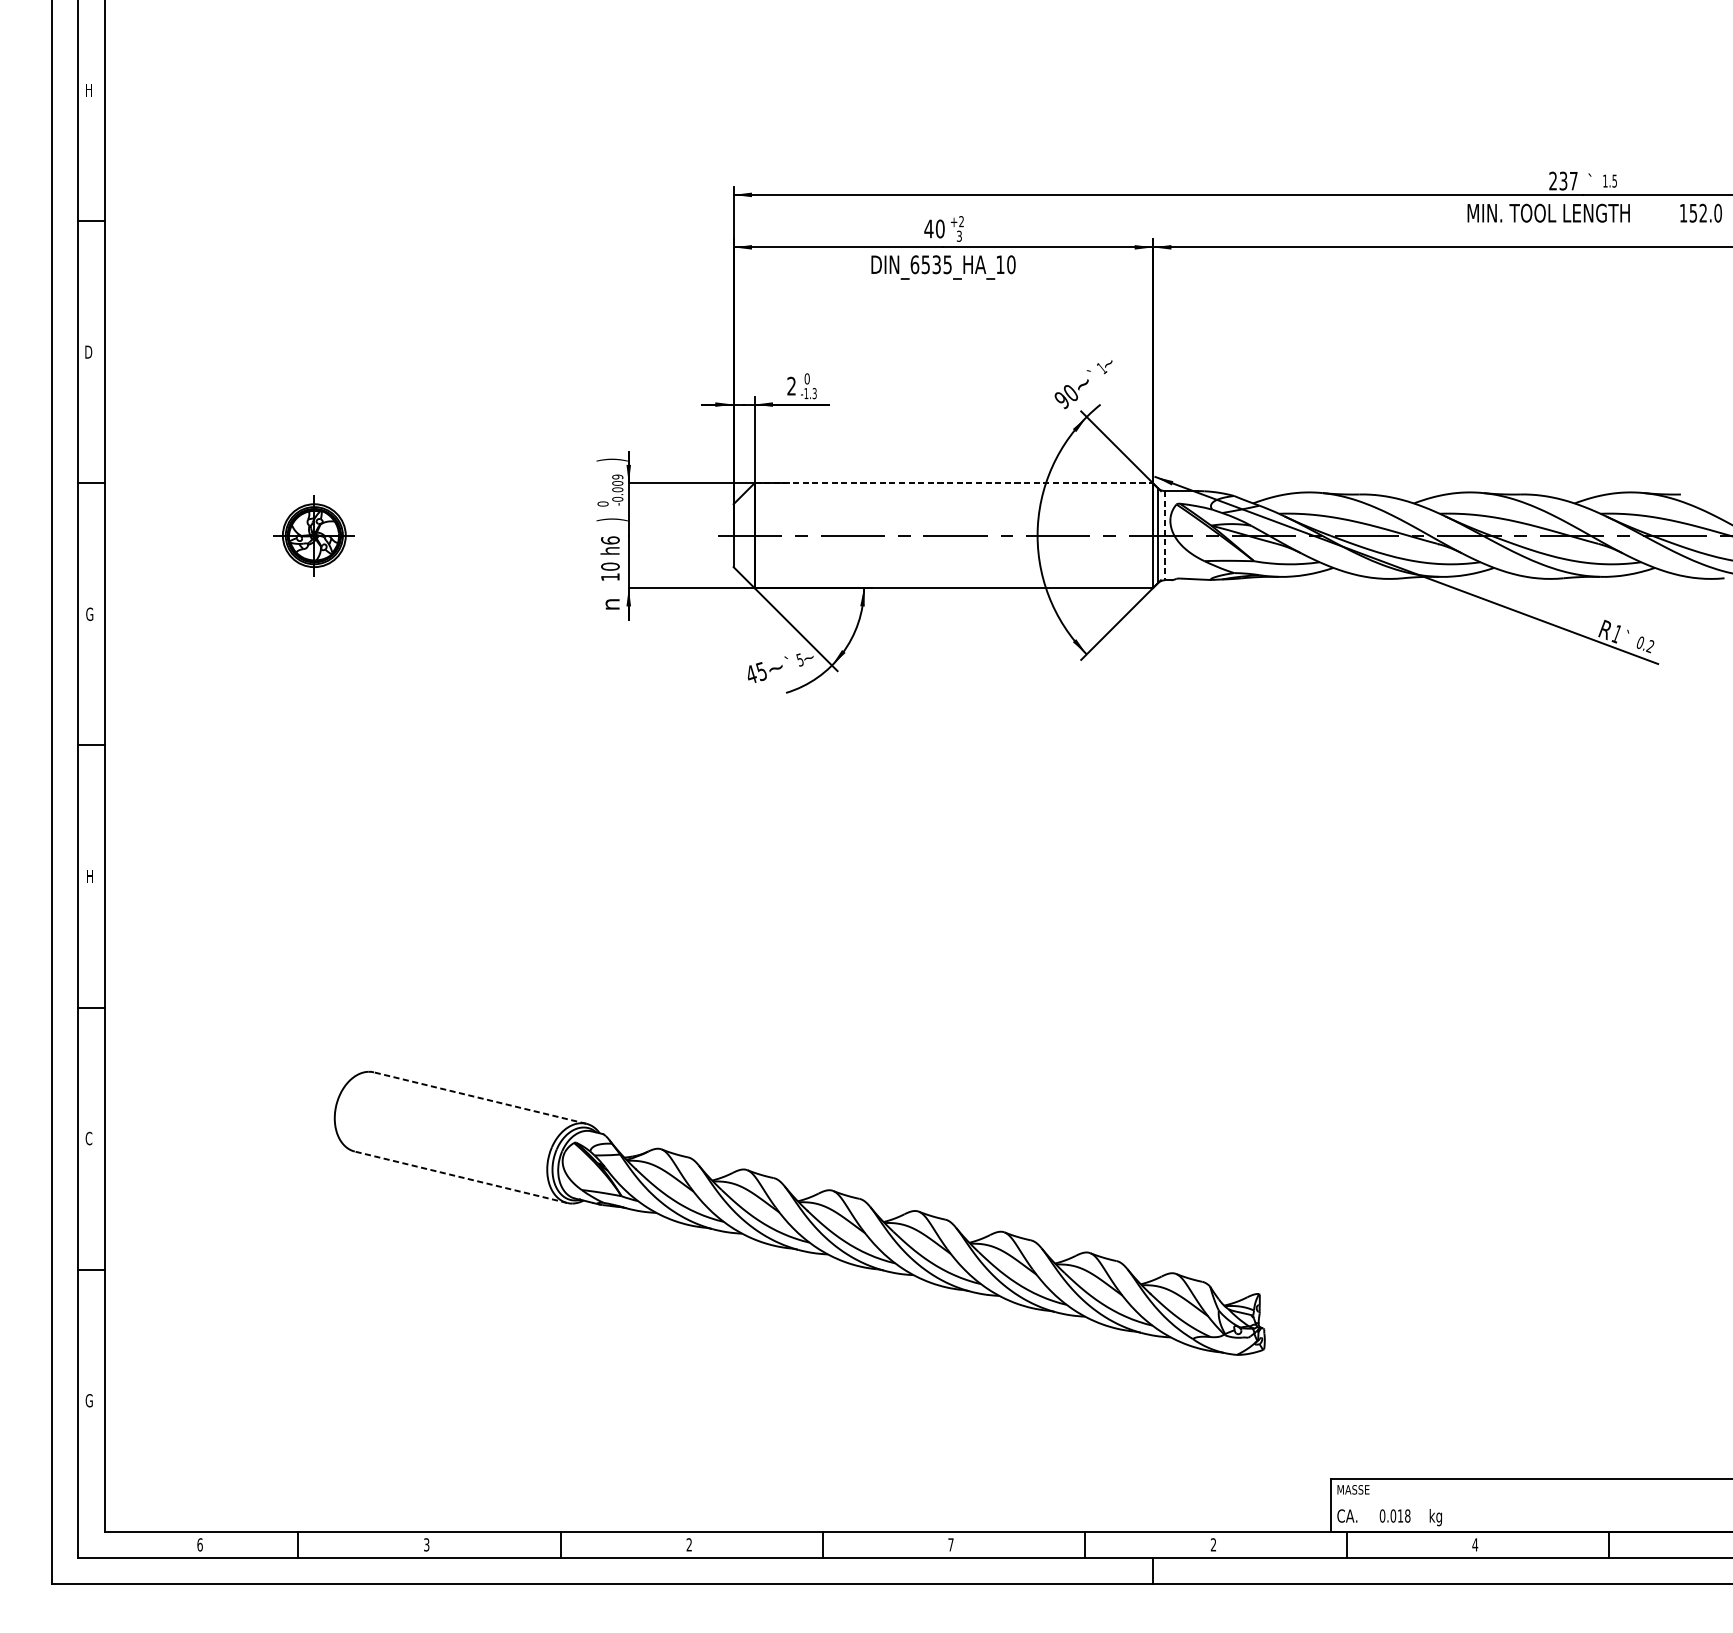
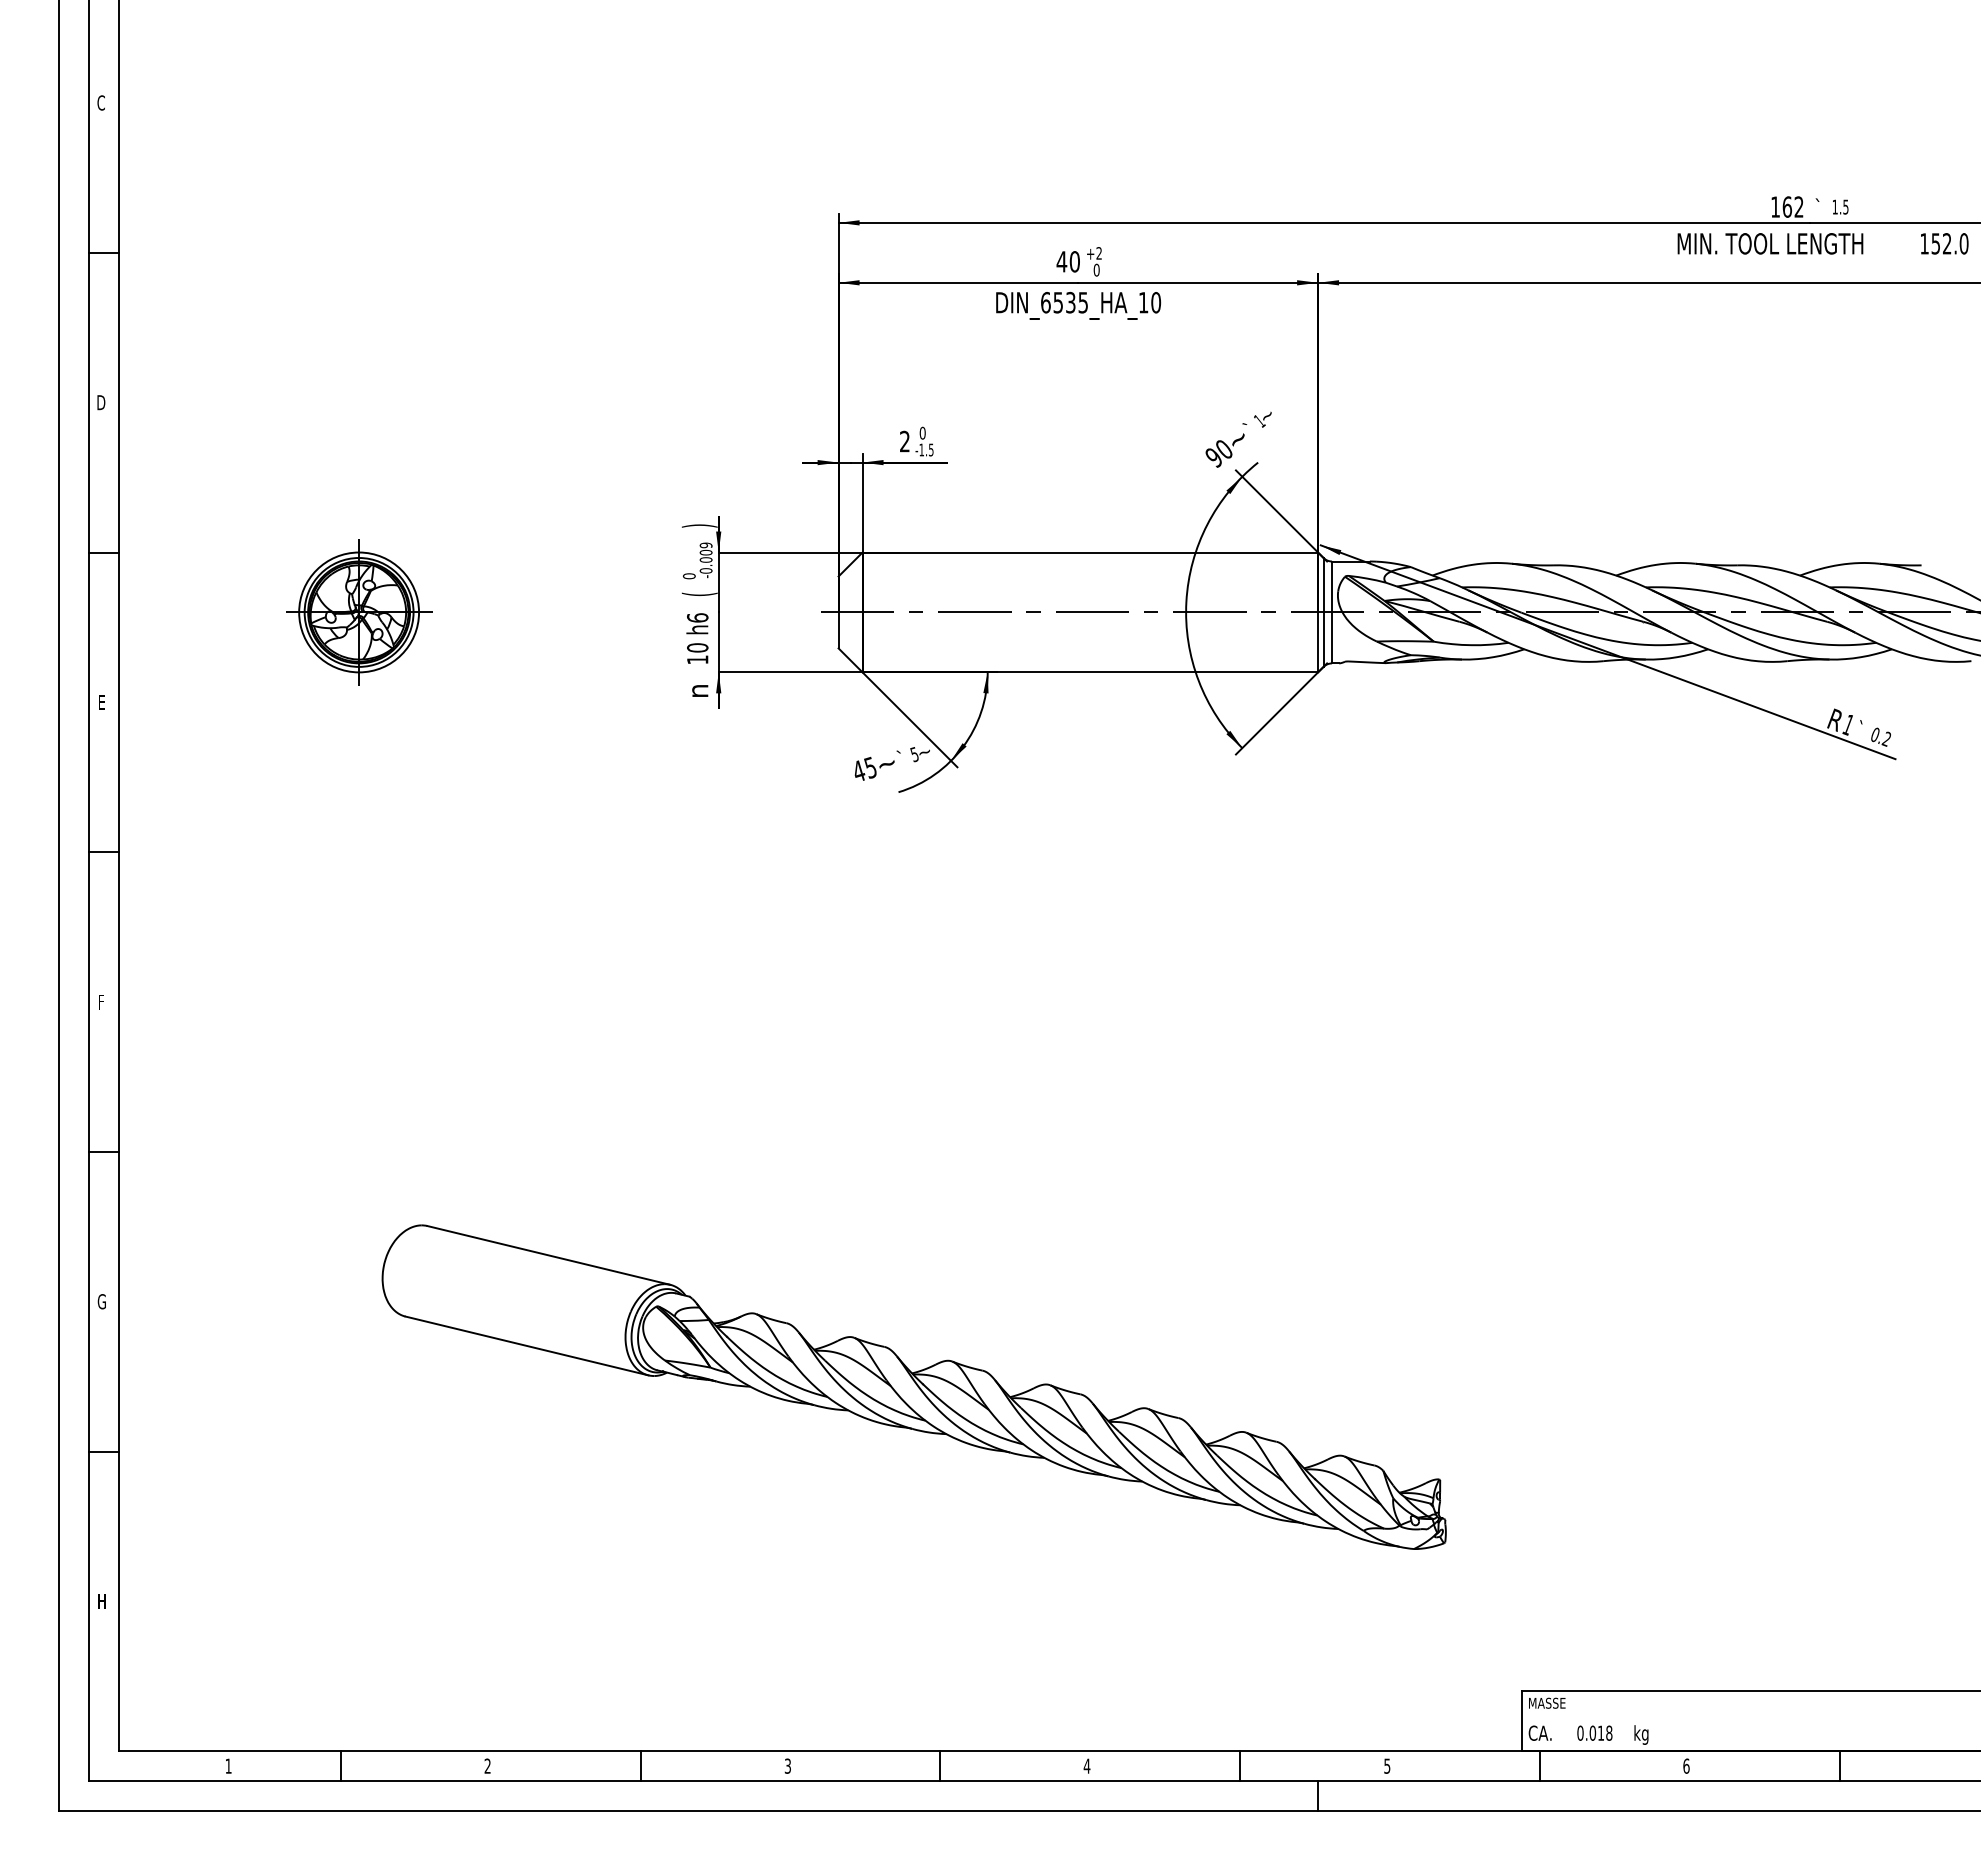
text: (88, 89) -> (100, 102), H -> C
text: (1563, 180) -> (1787, 206), 237 -> 162
text: (959, 235) -> (1096, 269), 3 -> 0
text: (814, 392) -> (931, 448), -1.3 -> -1.5
line: (953, 483) -> (1090, 552), dashed -> solid
text: (611, 519) -> (699, 594), ) -> (
part: (314, 535) -> (359, 612), size x1.67
line: (1165, 535) -> (1332, 612), dashed -> solid
text: (89, 613) -> (102, 701), G -> E
text: (89, 876) -> (102, 1002), H -> F
line: (479, 1098) -> (548, 1255), dashed -> solid
text: (90, 1138) -> (103, 1301), C -> G
line: (460, 1176) -> (526, 1345), dashed -> solid
text: (88, 1400) -> (101, 1601), G -> H
text: (199, 1544) -> (228, 1765), 6 -> 1
text: (950, 1544) -> (1086, 1765), 7 -> 4
text: (1213, 1544) -> (1387, 1765), 2 -> 5
text: (1475, 1544) -> (1686, 1765), 4 -> 6
text: (426, 1545) -> (487, 1766), 3 -> 2
text: (688, 1545) -> (787, 1766), 2 -> 3

